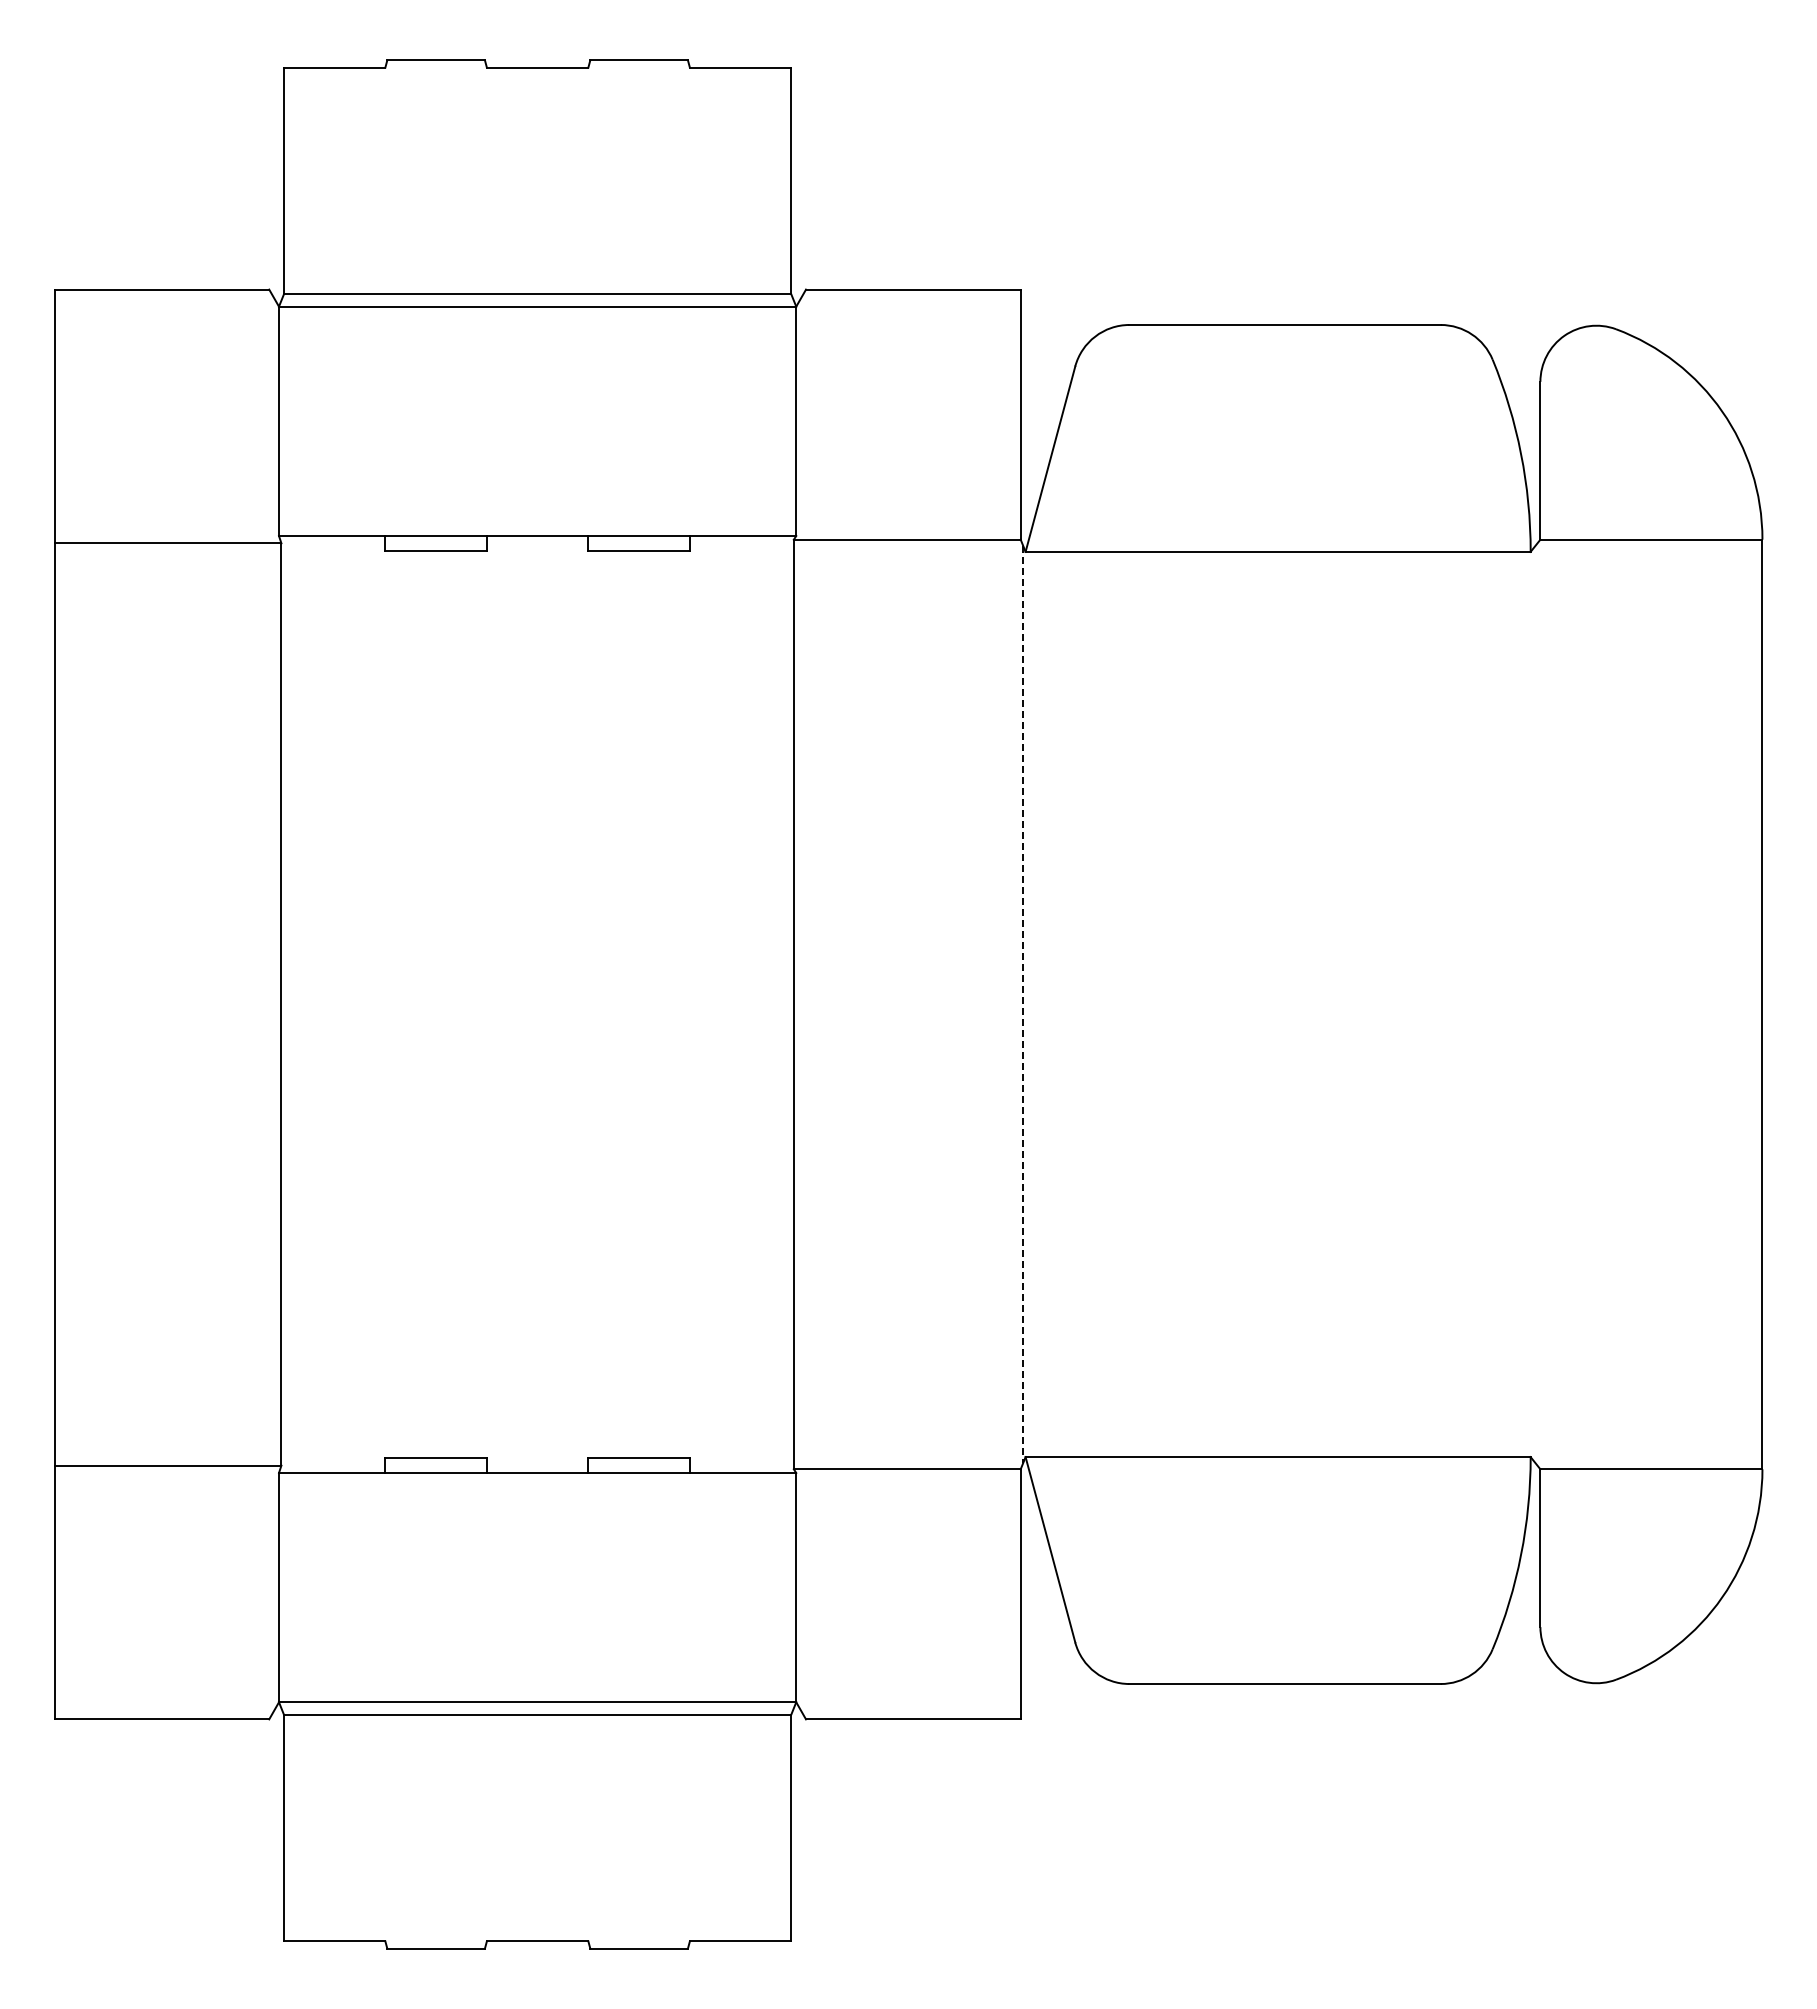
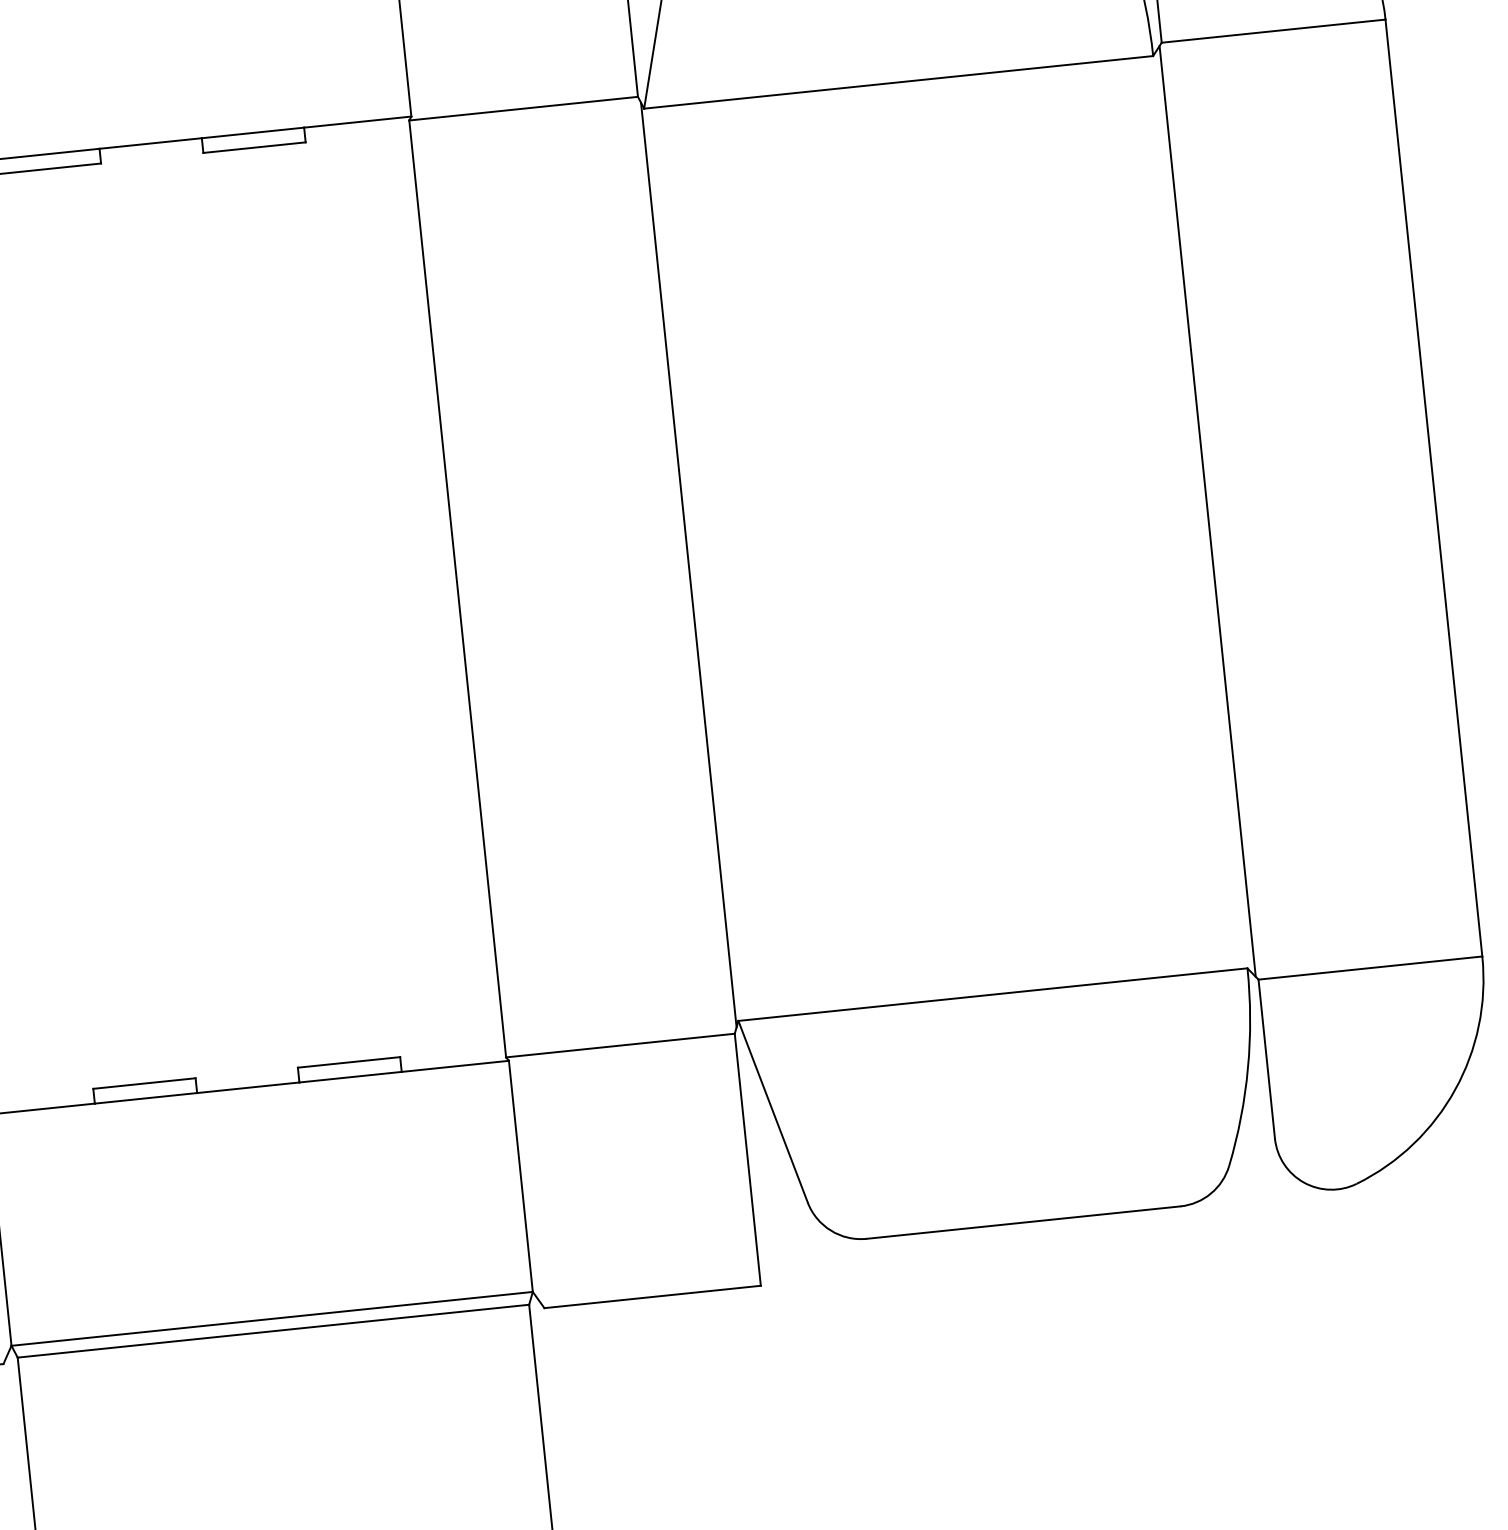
line: (1023, 1004) -> (689, 565), dashed -> solid
line: (1537, 1004) -> (1207, 511), added

